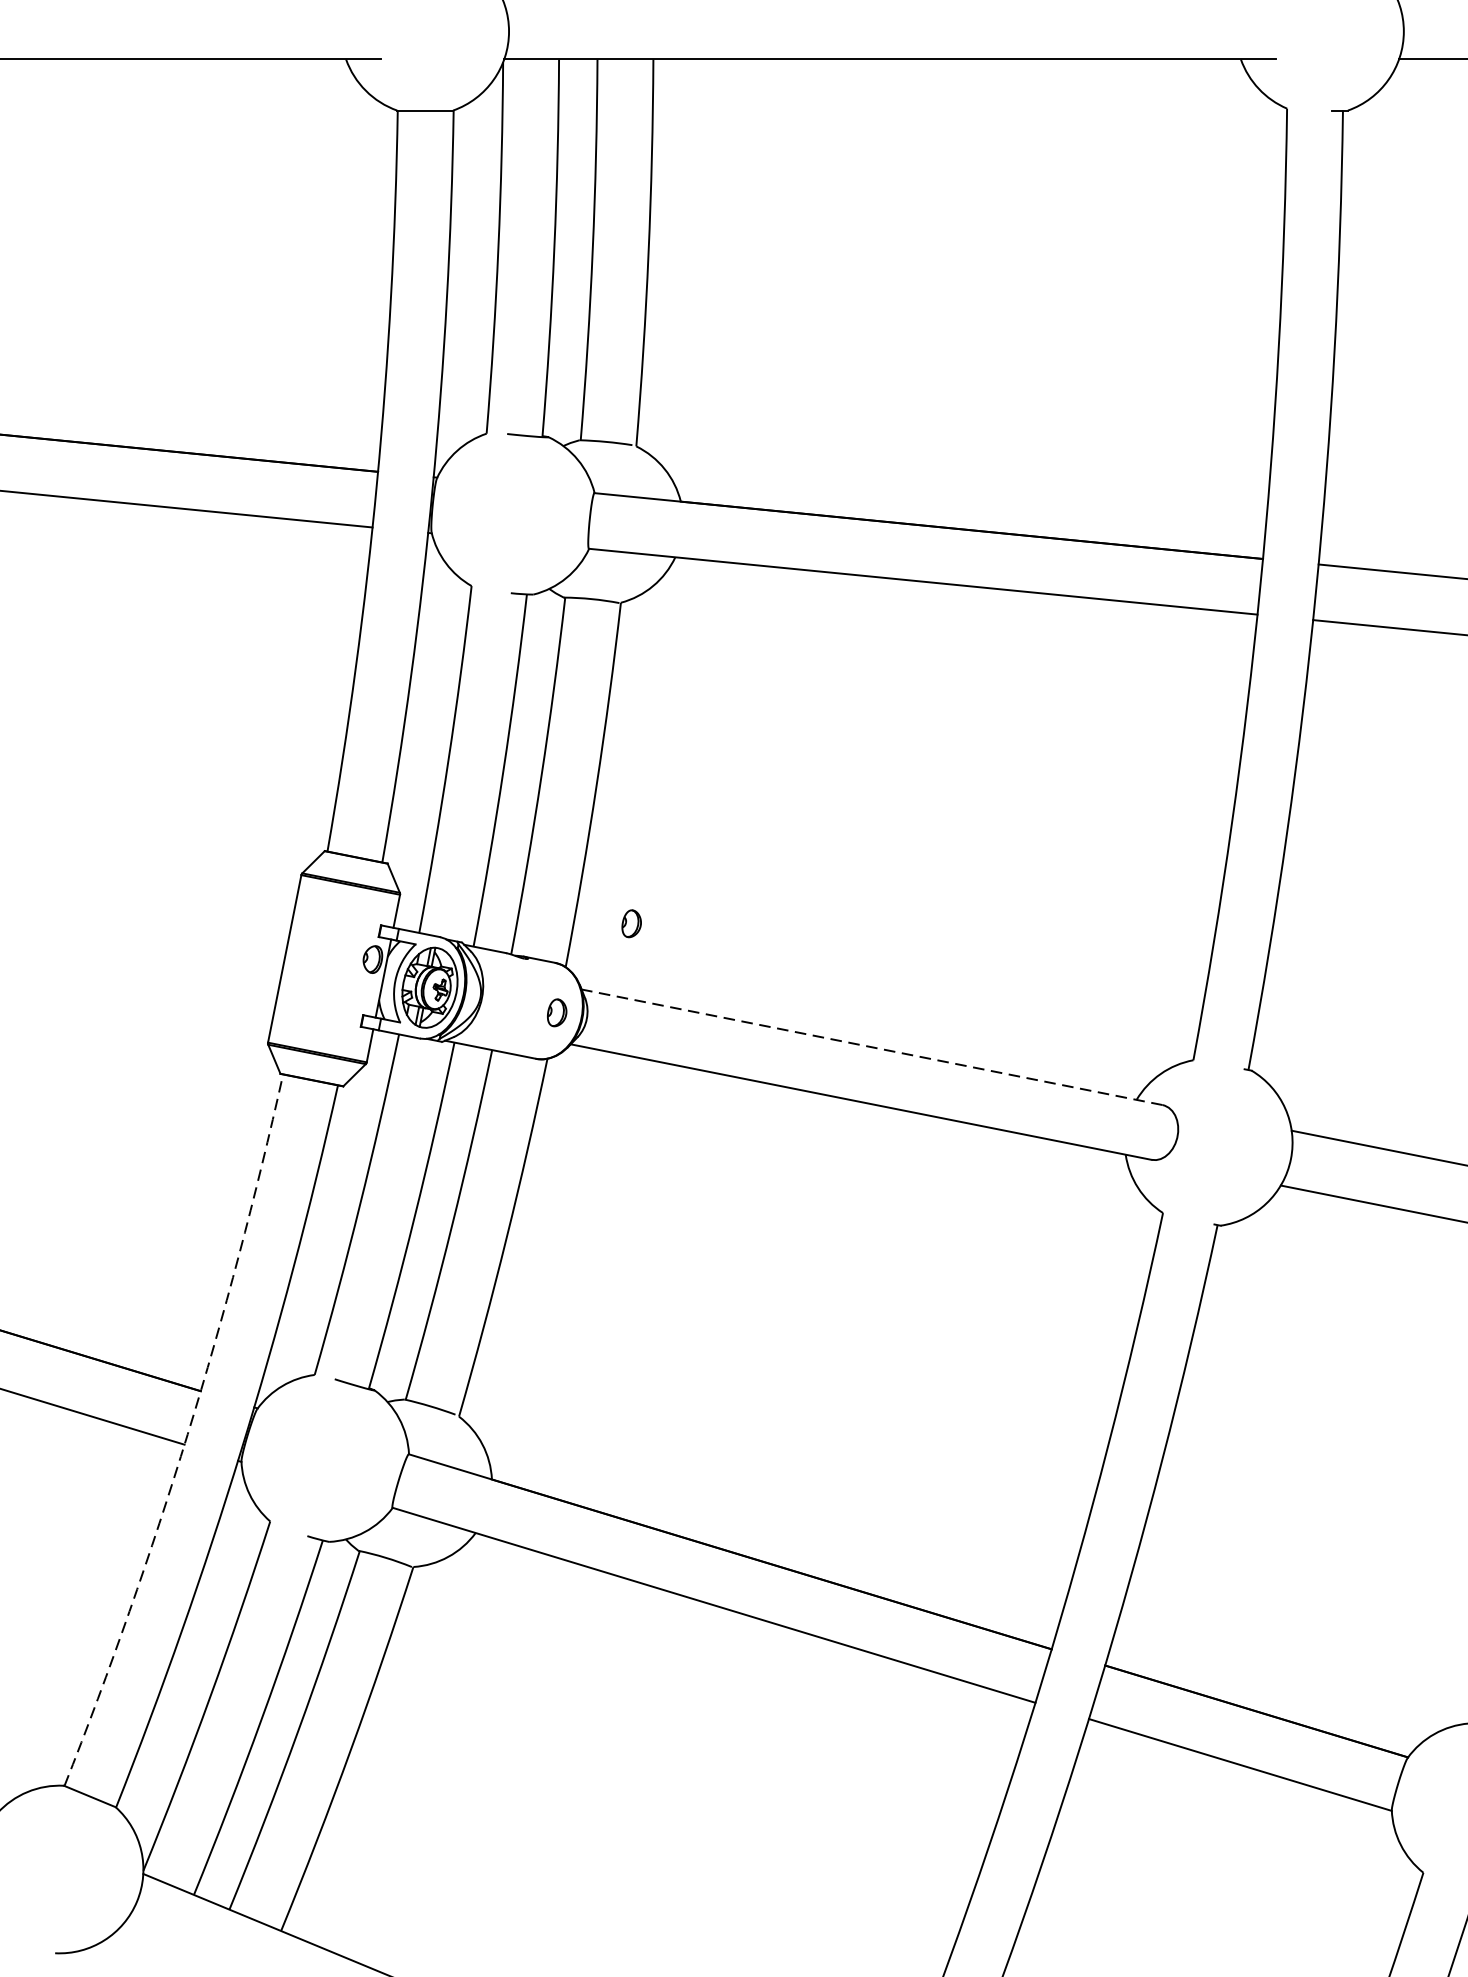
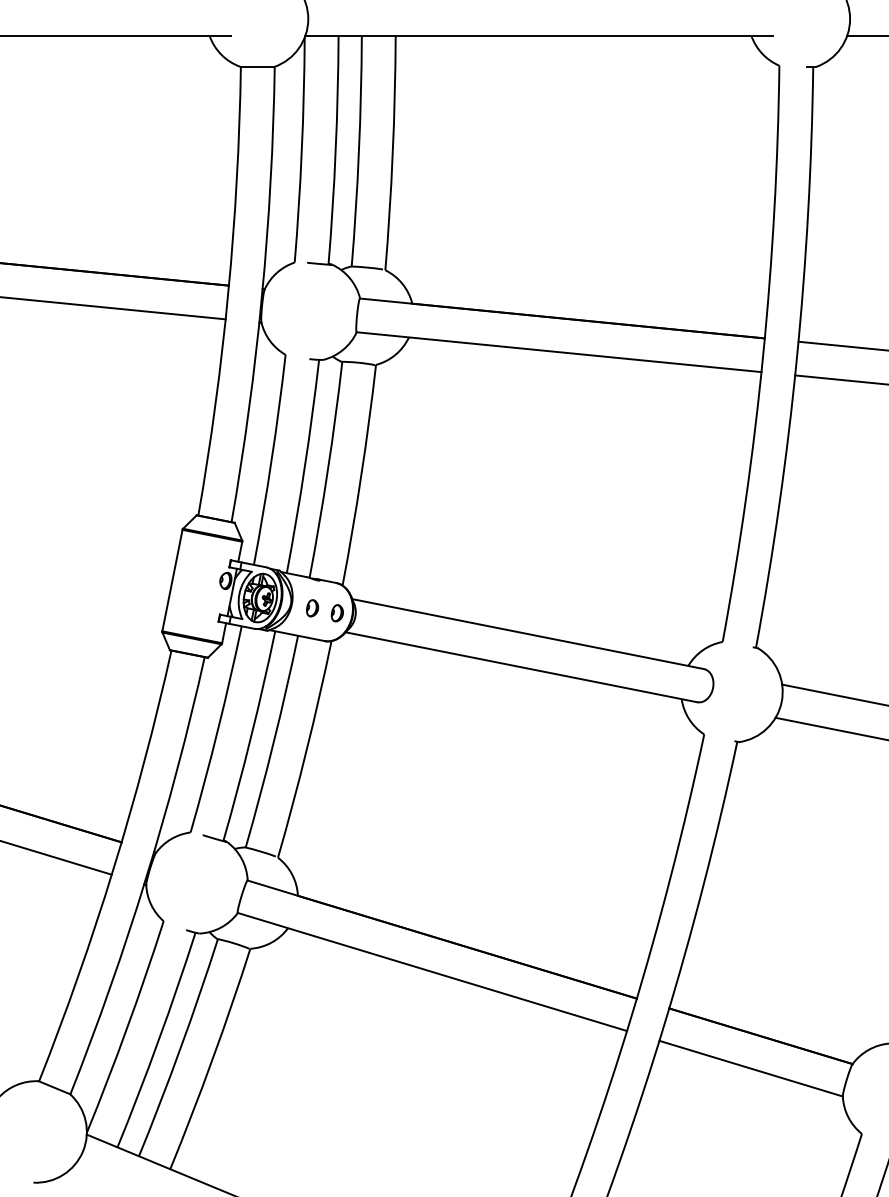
part: (631, 924) -> (312, 608), moved
line: (871, 1047) -> (527, 634), dashed -> solid
arc: (187, 1434) -> (113, 868), dashed -> solid

